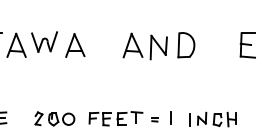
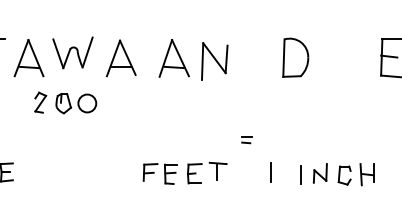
part: (144, 46) -> (192, 59), moved
part: (54, 118) -> (65, 102), moved
part: (154, 119) -> (245, 139), moved

